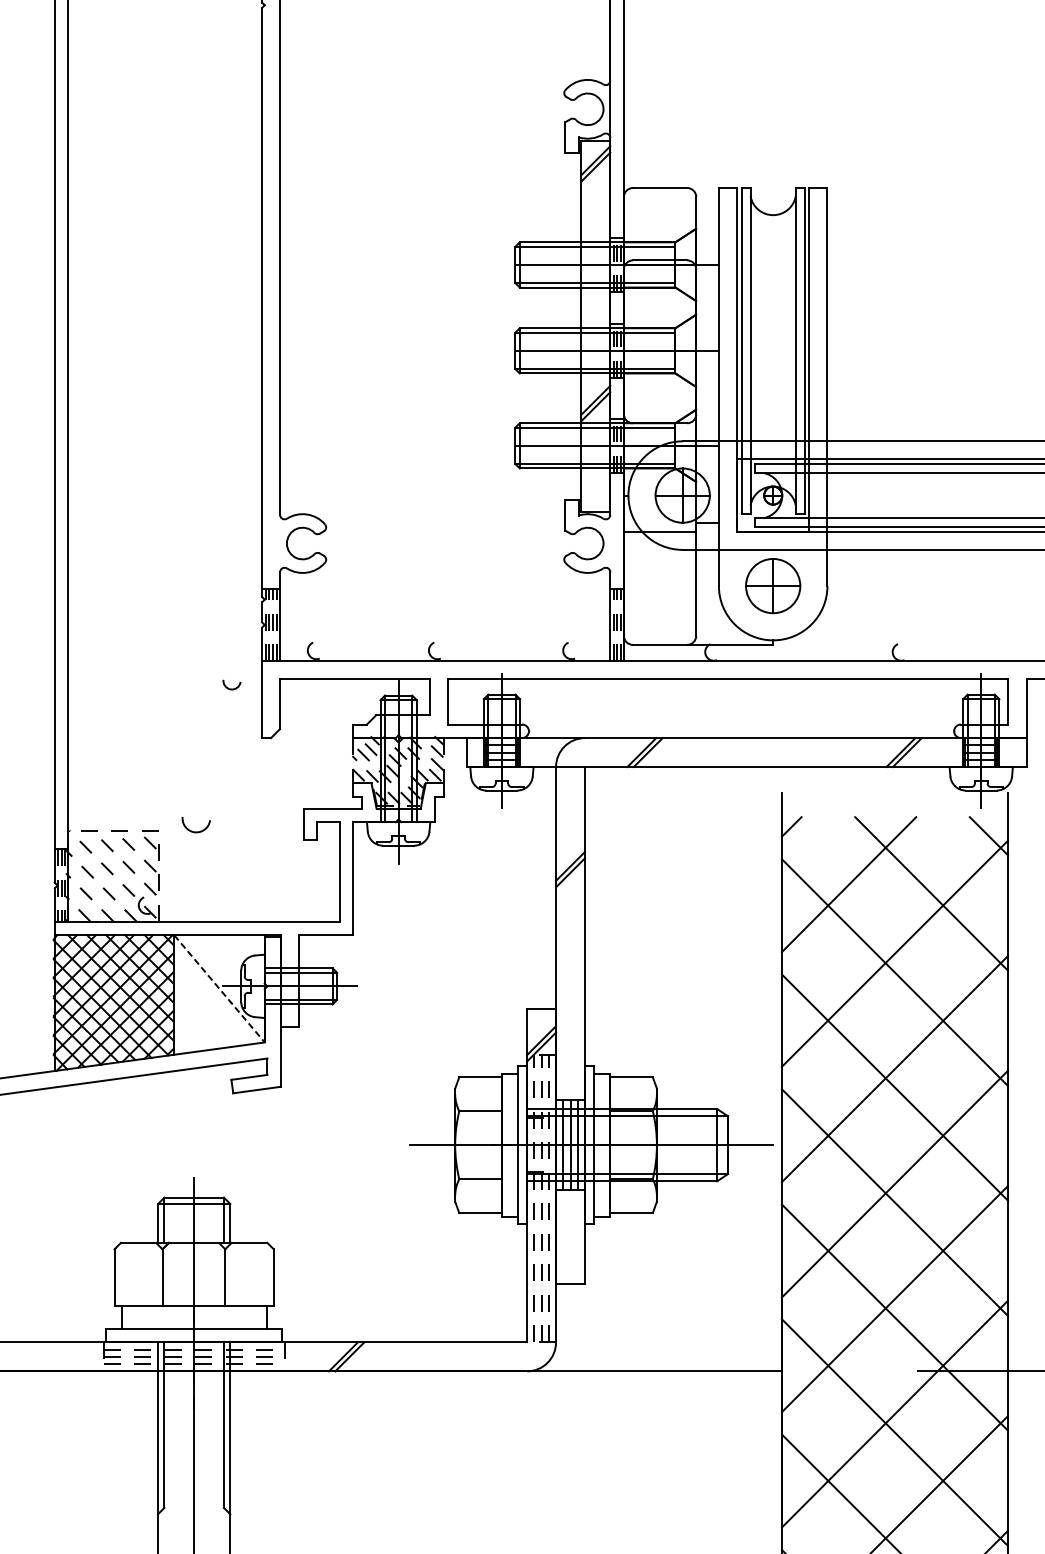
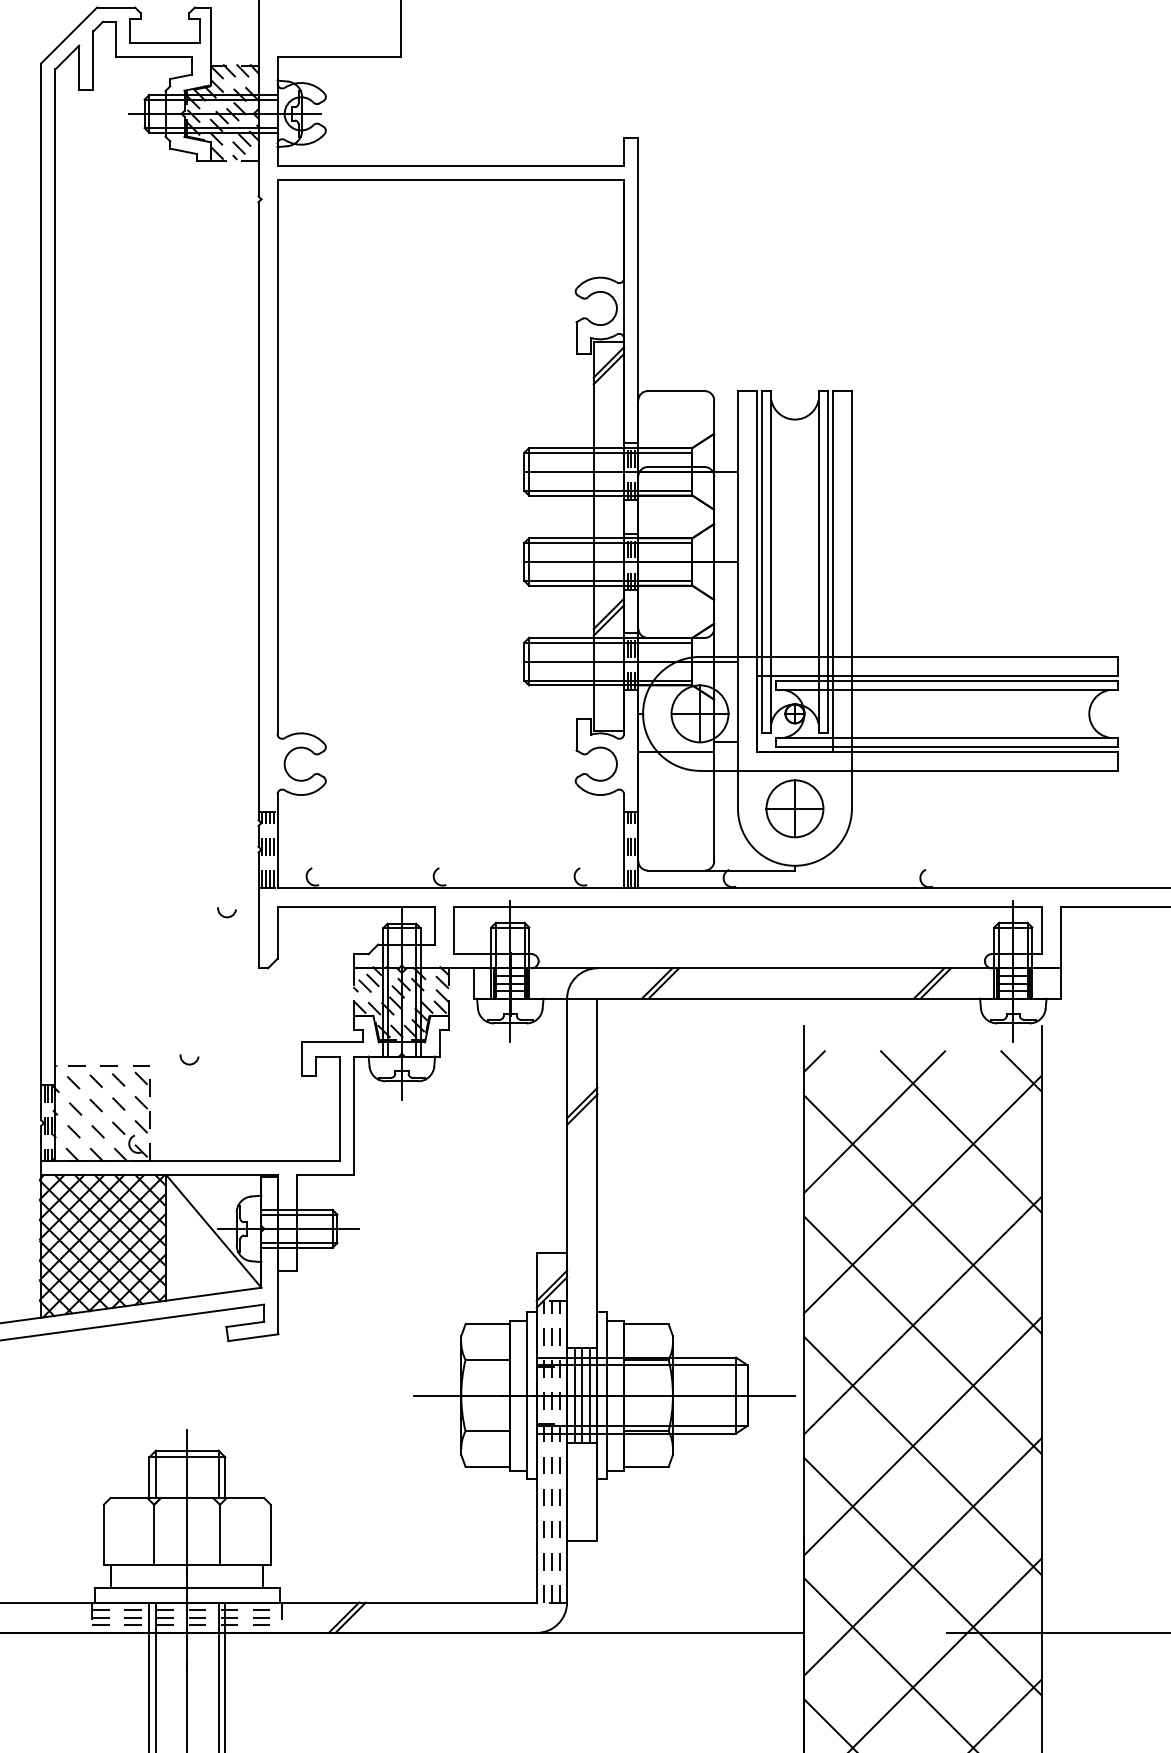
part: (196, 824) -> (189, 1059), size x0.62
line: (219, 988) -> (213, 1231), dashed -> solid

